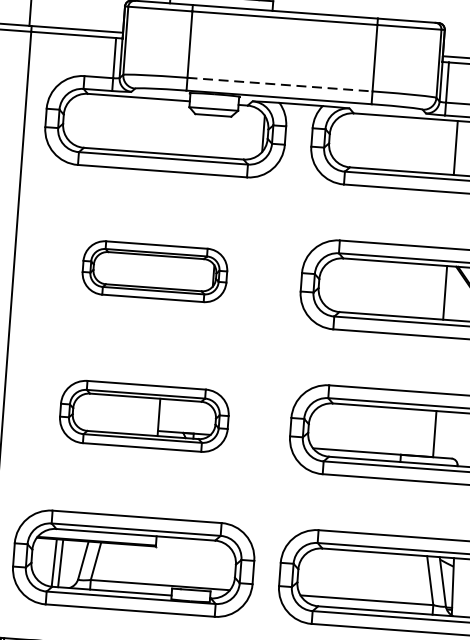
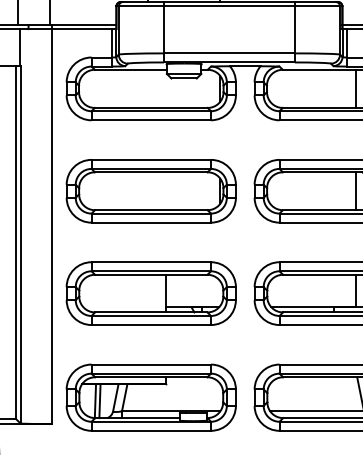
line: (280, 84) -> (229, 53), dashed -> solid
part: (153, 271) -> (150, 191), size x1.67
part: (143, 416) -> (150, 293), size x1.43

